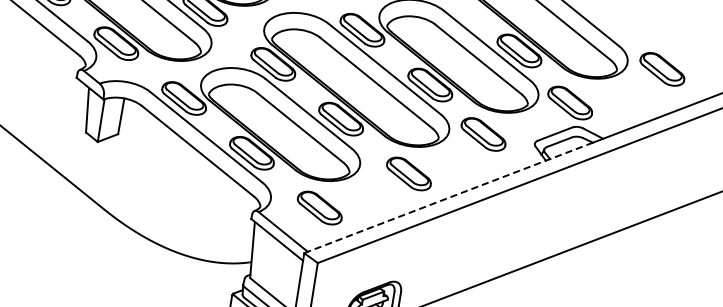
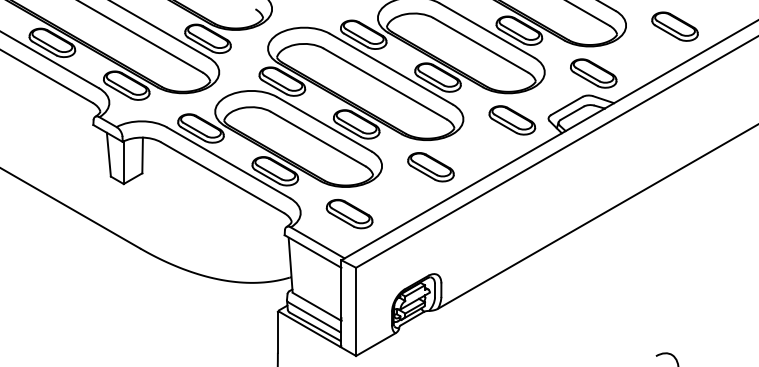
part: (661, 69) -> (674, 26), moved
part: (570, 102) -> (593, 73), moved
part: (483, 134) -> (512, 120), moved
line: (448, 198) -> (473, 184), dashed -> solid

